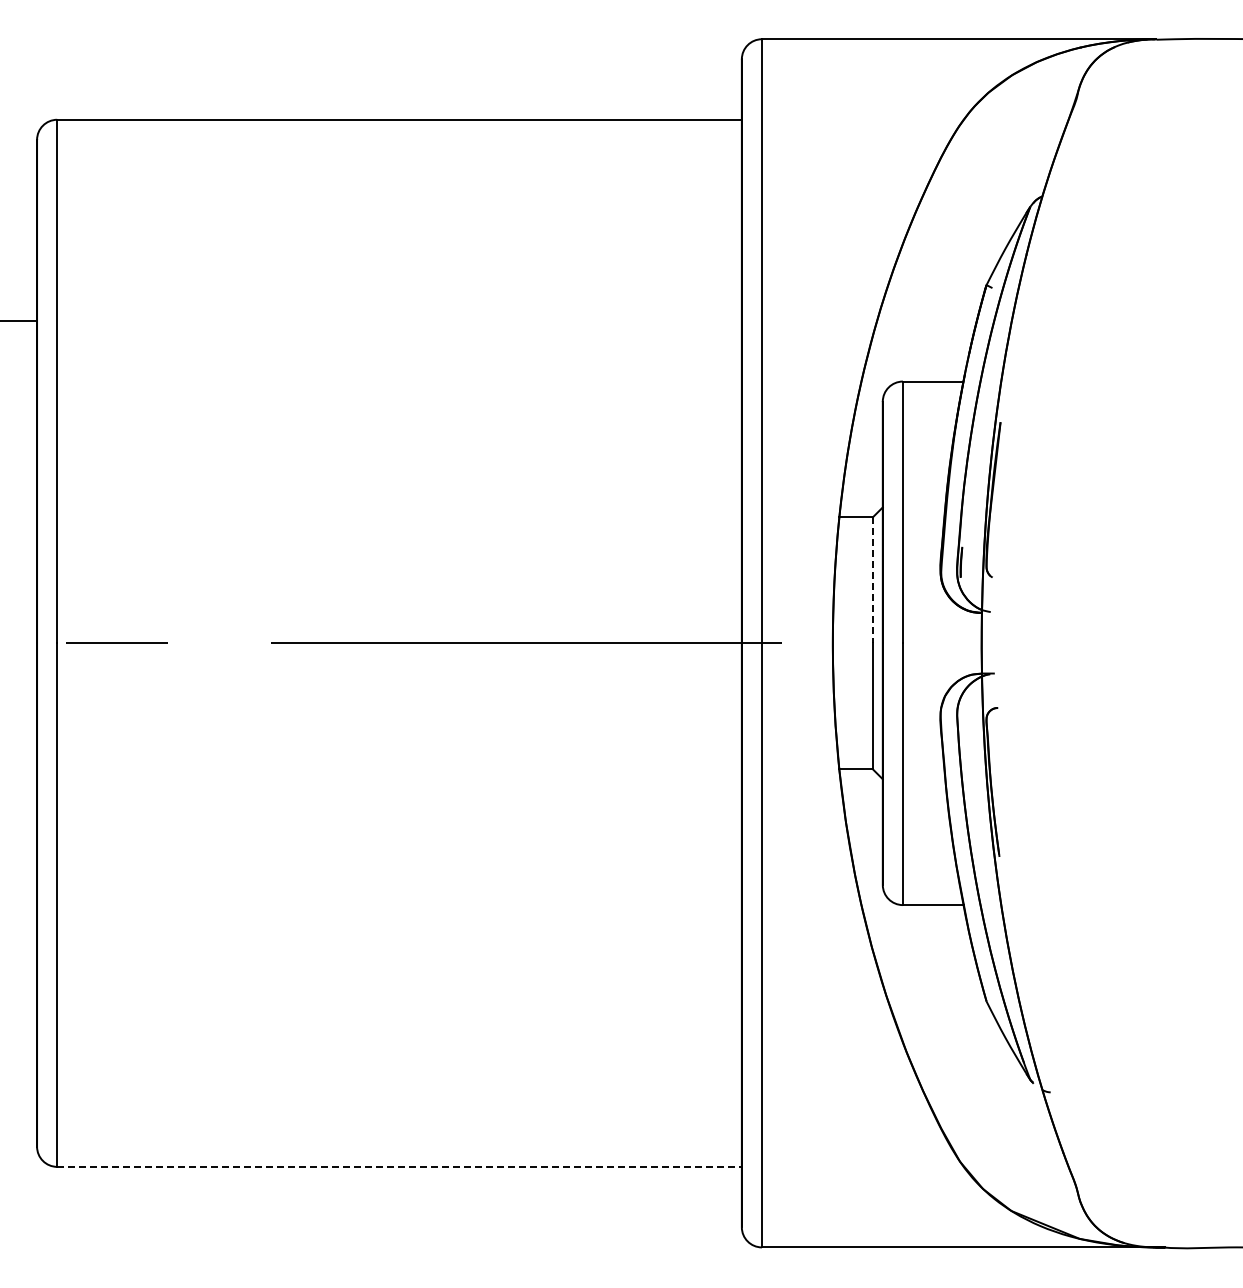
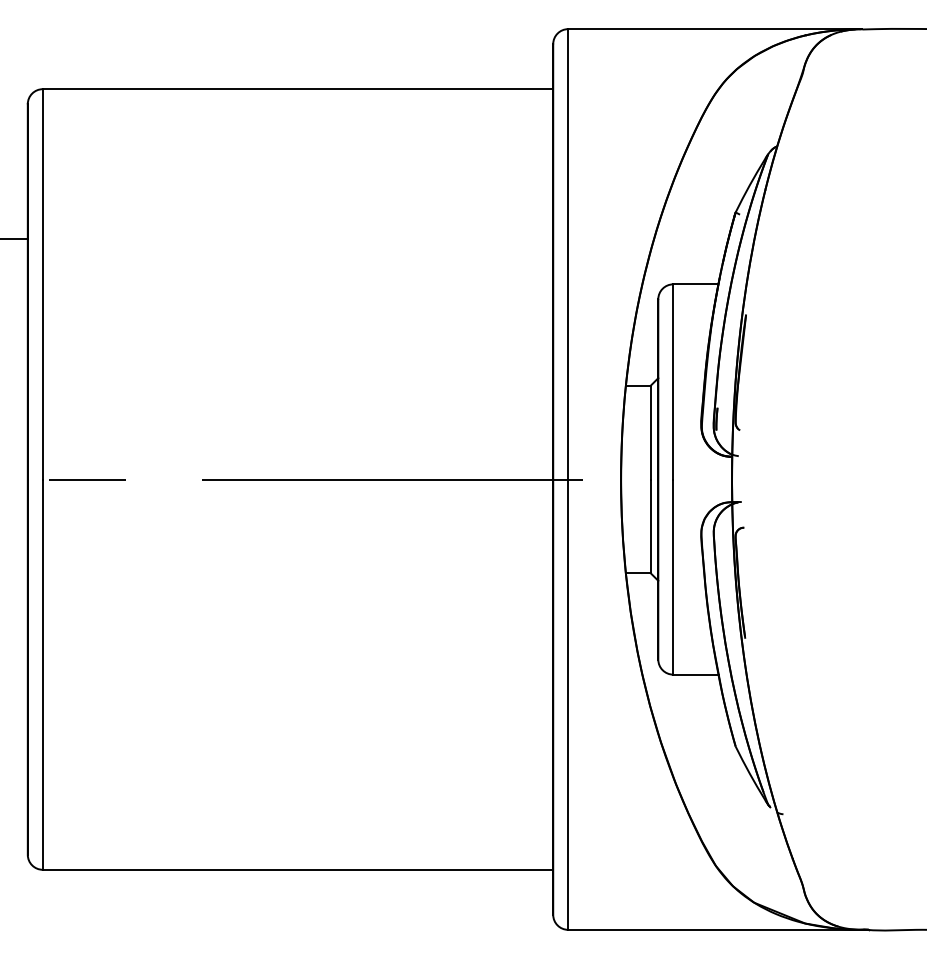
line: (872, 580) -> (650, 432), dashed -> solid
line: (400, 1166) -> (298, 869), dashed -> solid

